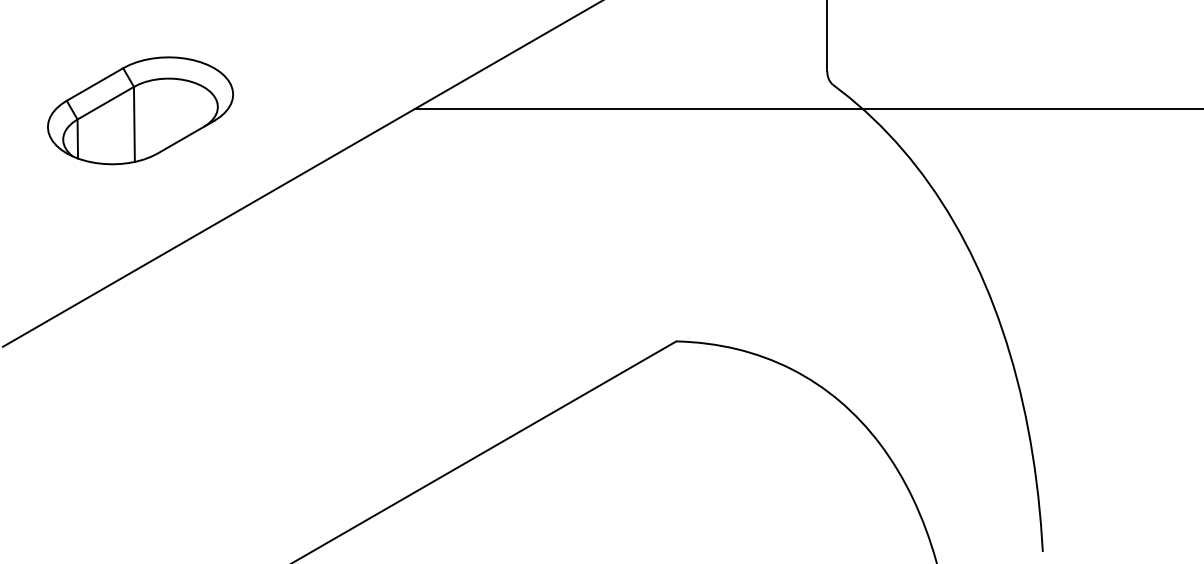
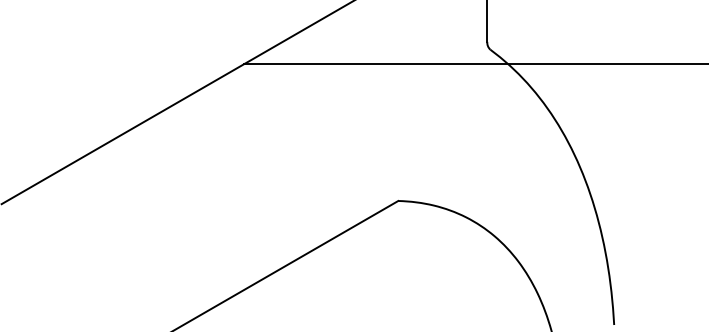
part: (140, 109) -> (82, 64), removed

